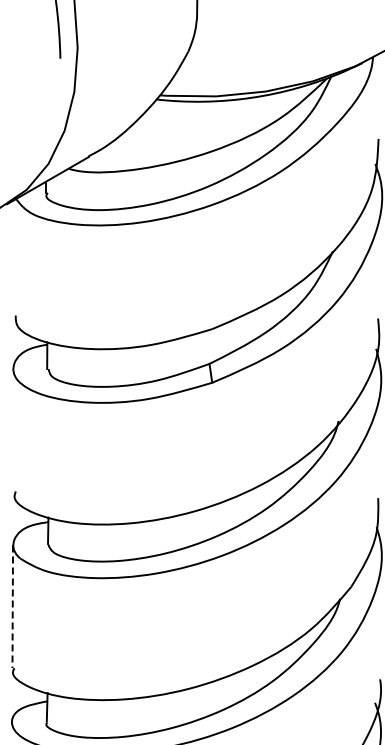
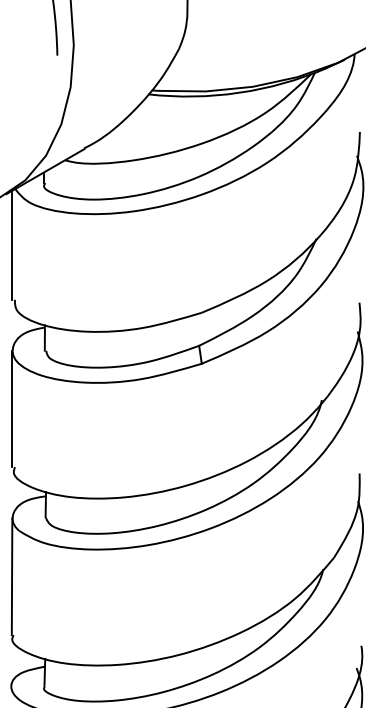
line: (13, 257) -> (12, 244), added
line: (13, 430) -> (12, 409), added
line: (12, 607) -> (11, 577), dashed -> solid

